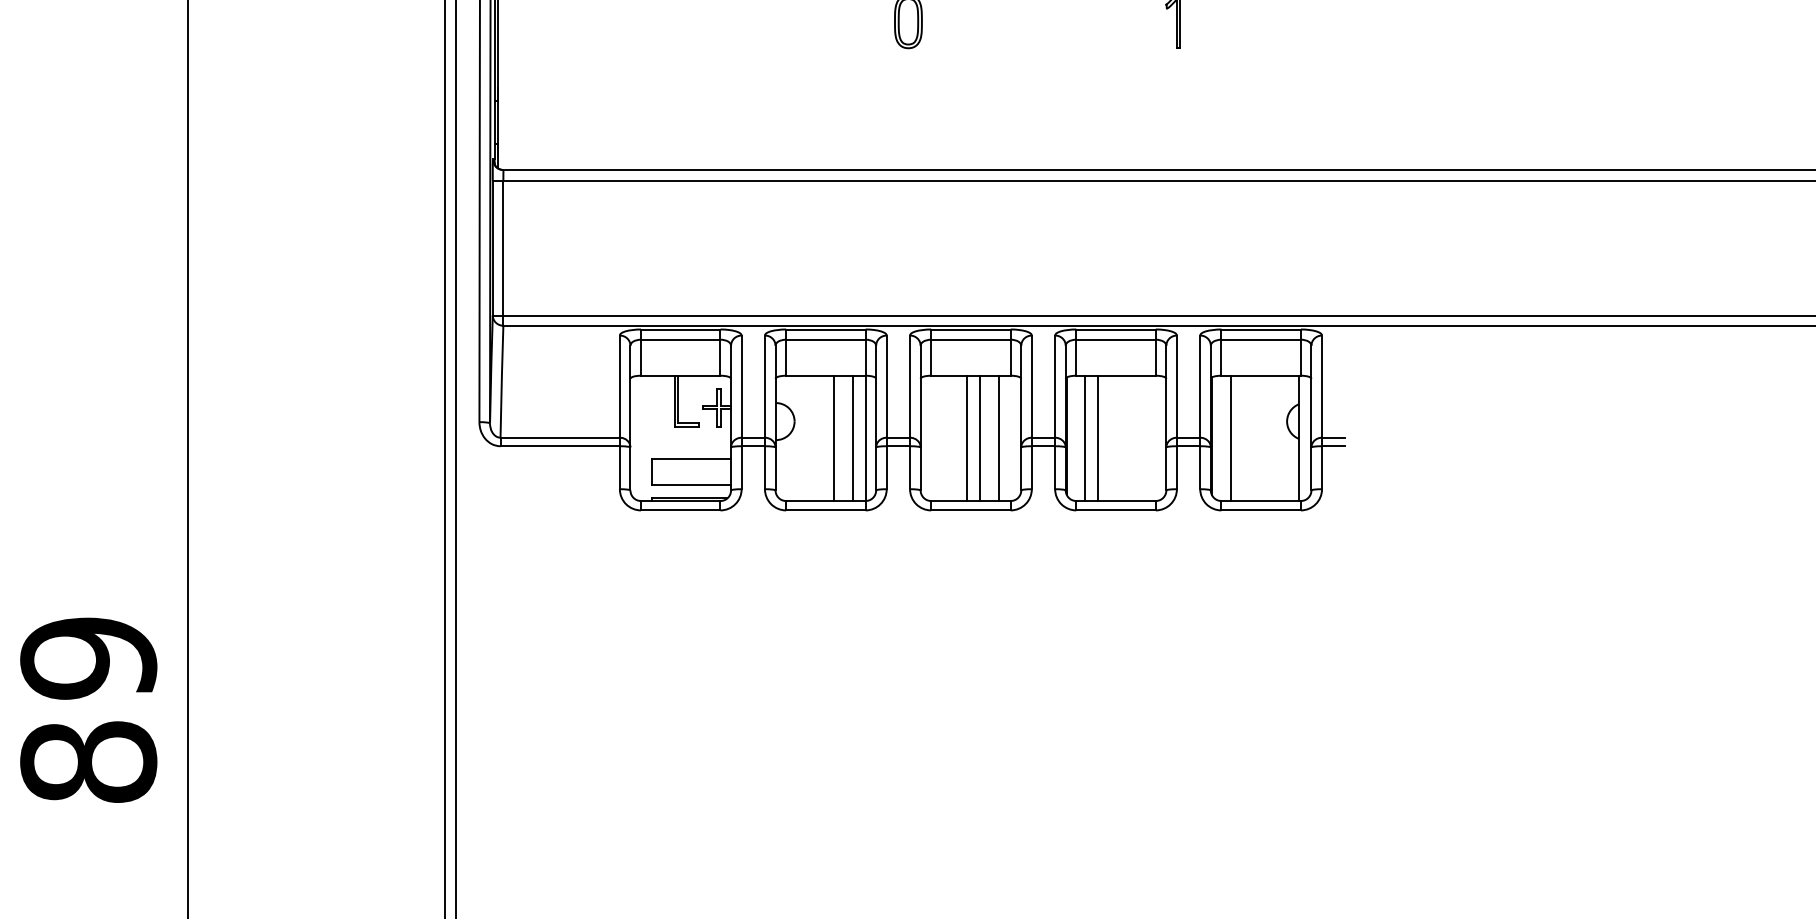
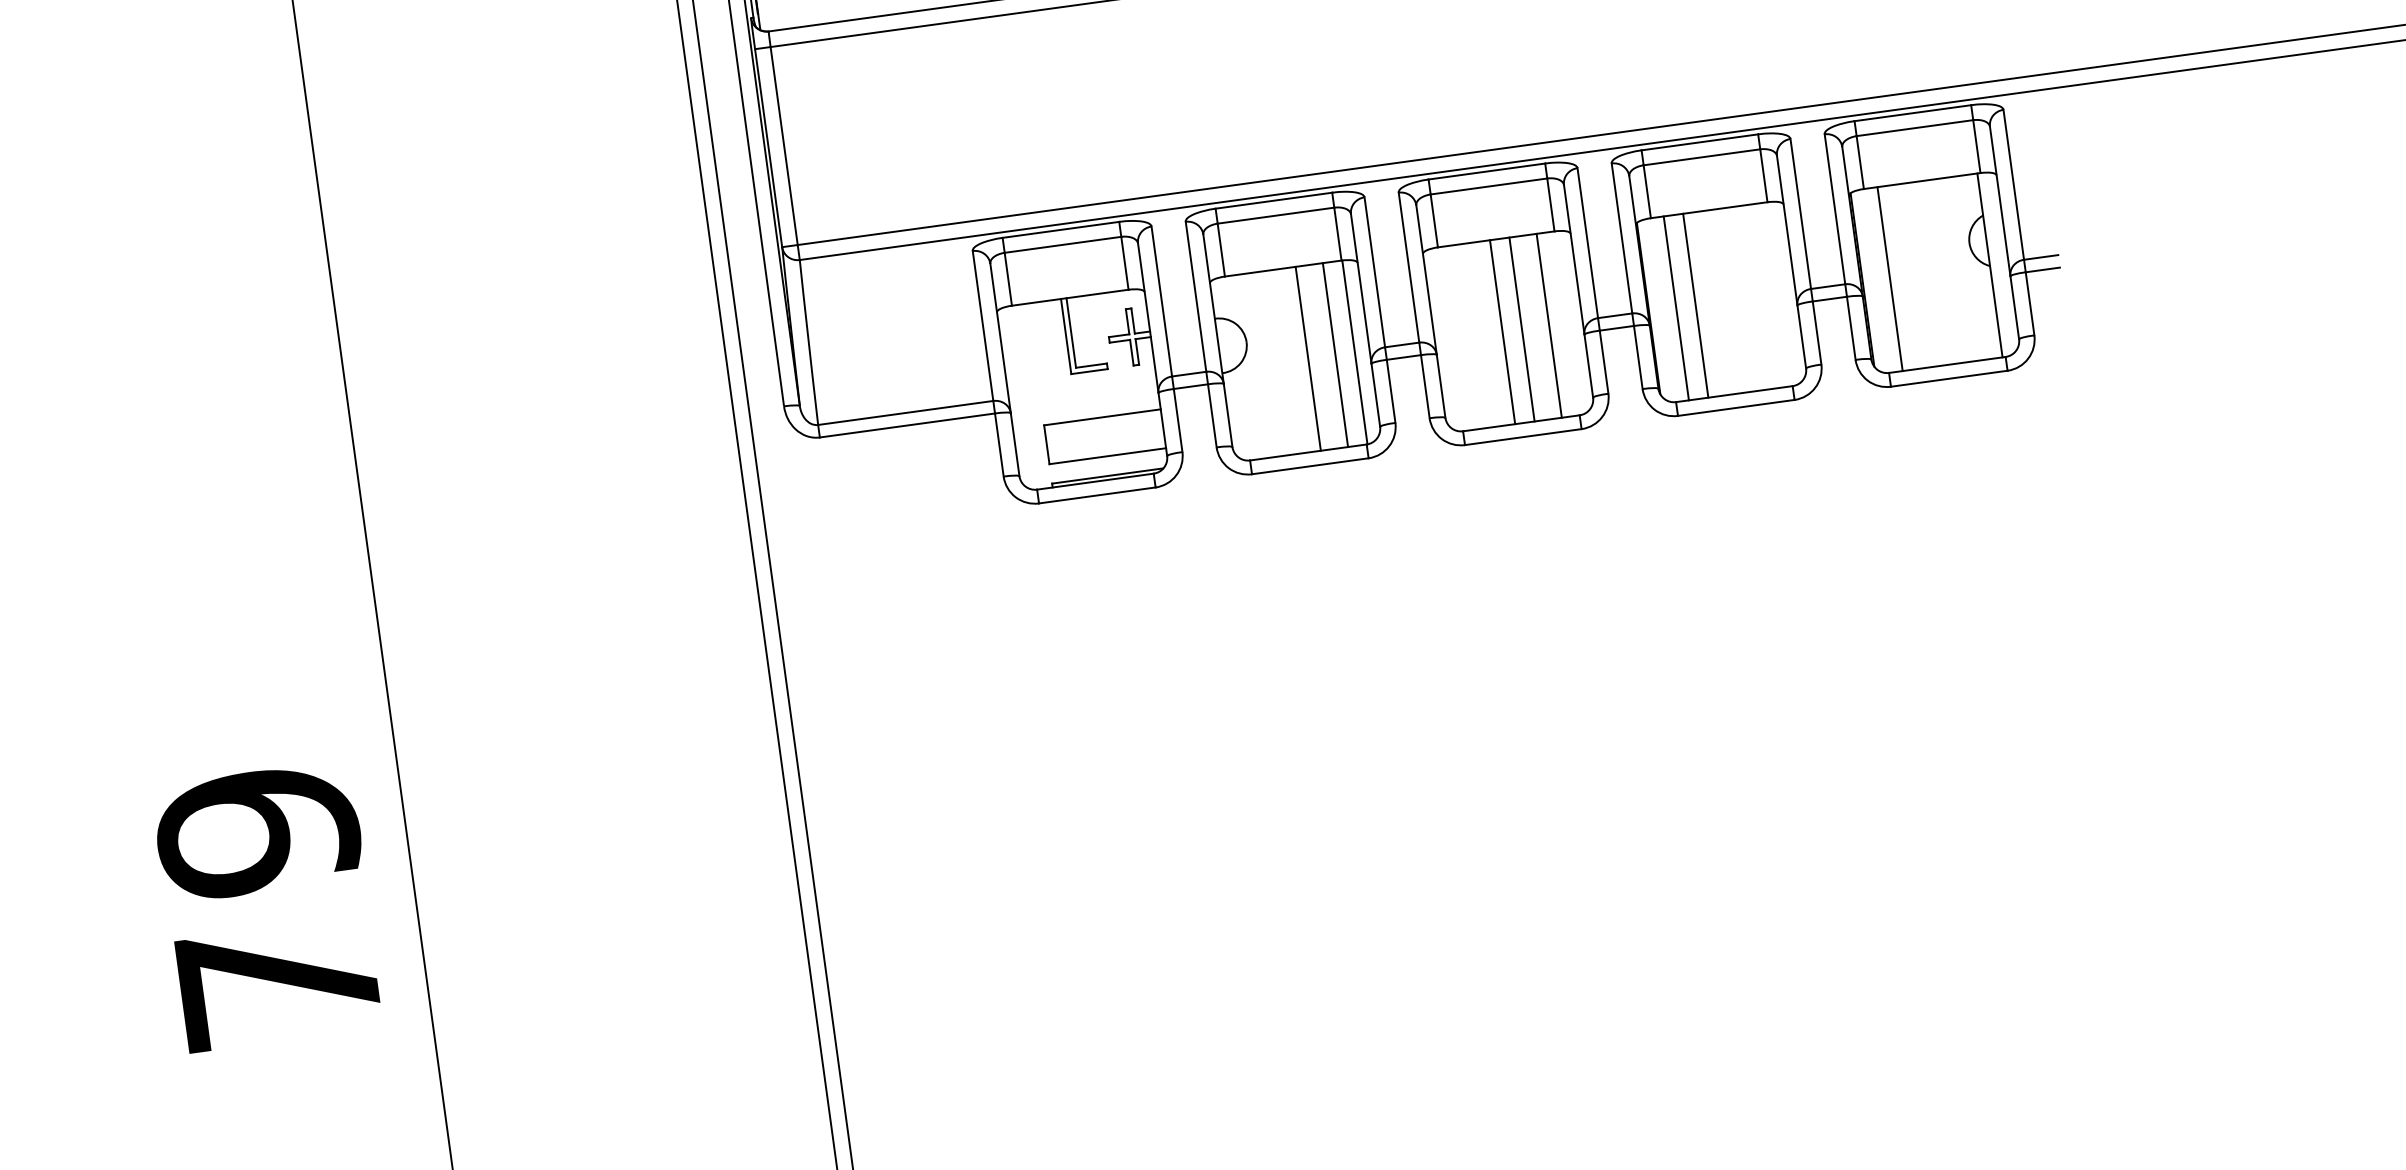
text: (88, 761) -> (278, 983), 89 -> 79

